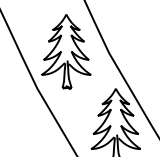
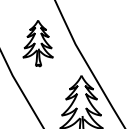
part: (66, 51) -> (38, 43), size x0.7

